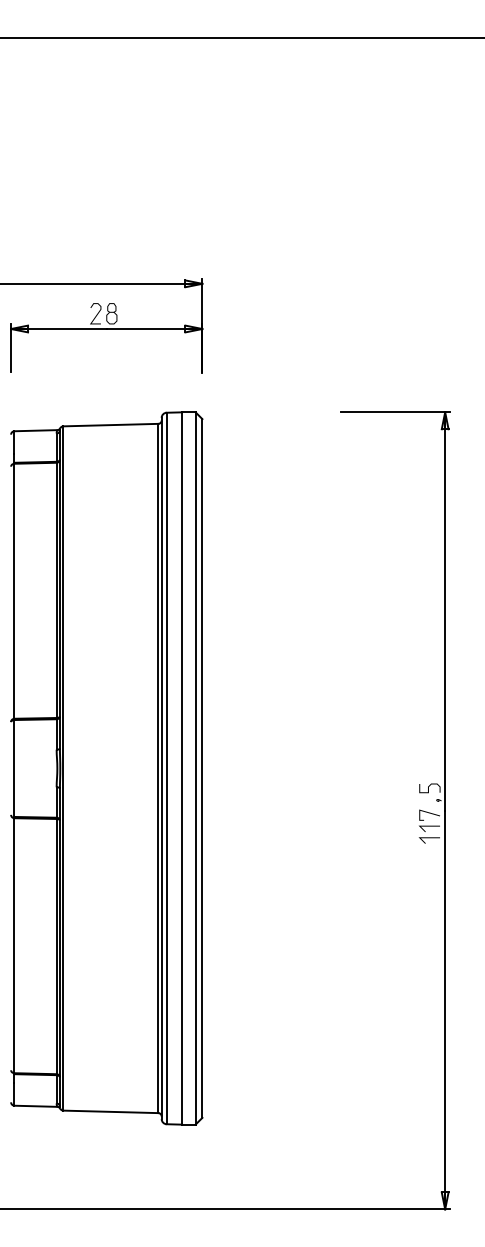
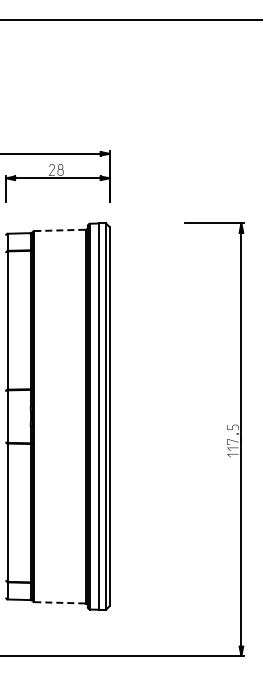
line: (111, 425) -> (60, 230), solid -> dashed
line: (111, 1111) -> (60, 602), solid -> dashed

